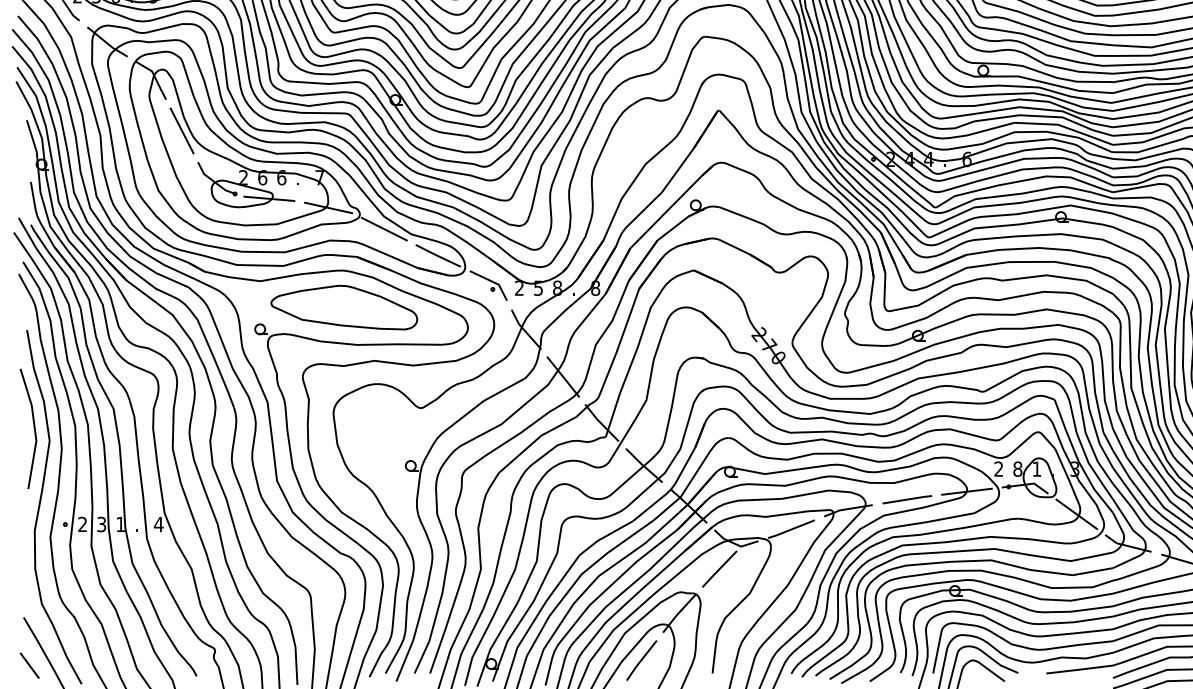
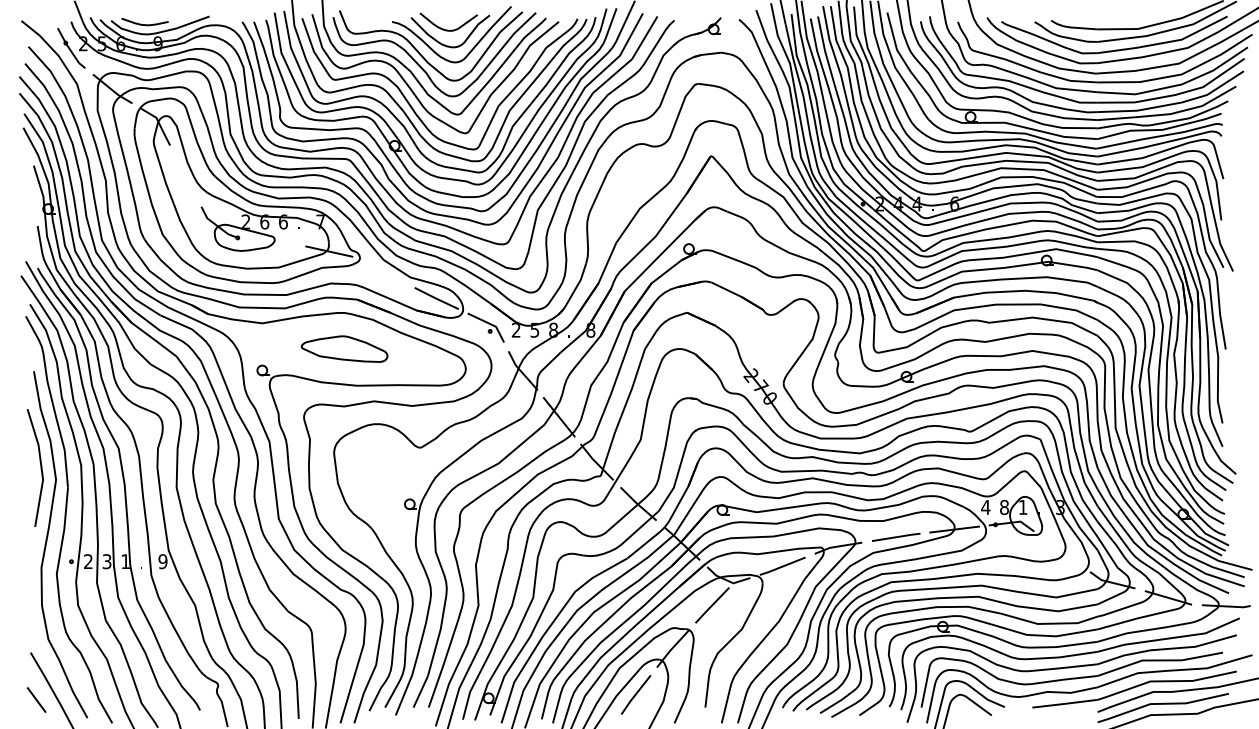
line: (181, 131) -> (185, 176), removed
line: (268, 198) -> (270, 242), removed
line: (383, 229) -> (383, 272), removed
part: (344, 306) -> (344, 348), size x0.6
text: (998, 468) -> (985, 506), 2 -> 4
line: (1077, 514) -> (1062, 551), removed
text: (158, 524) -> (162, 561), 4 -> 9

